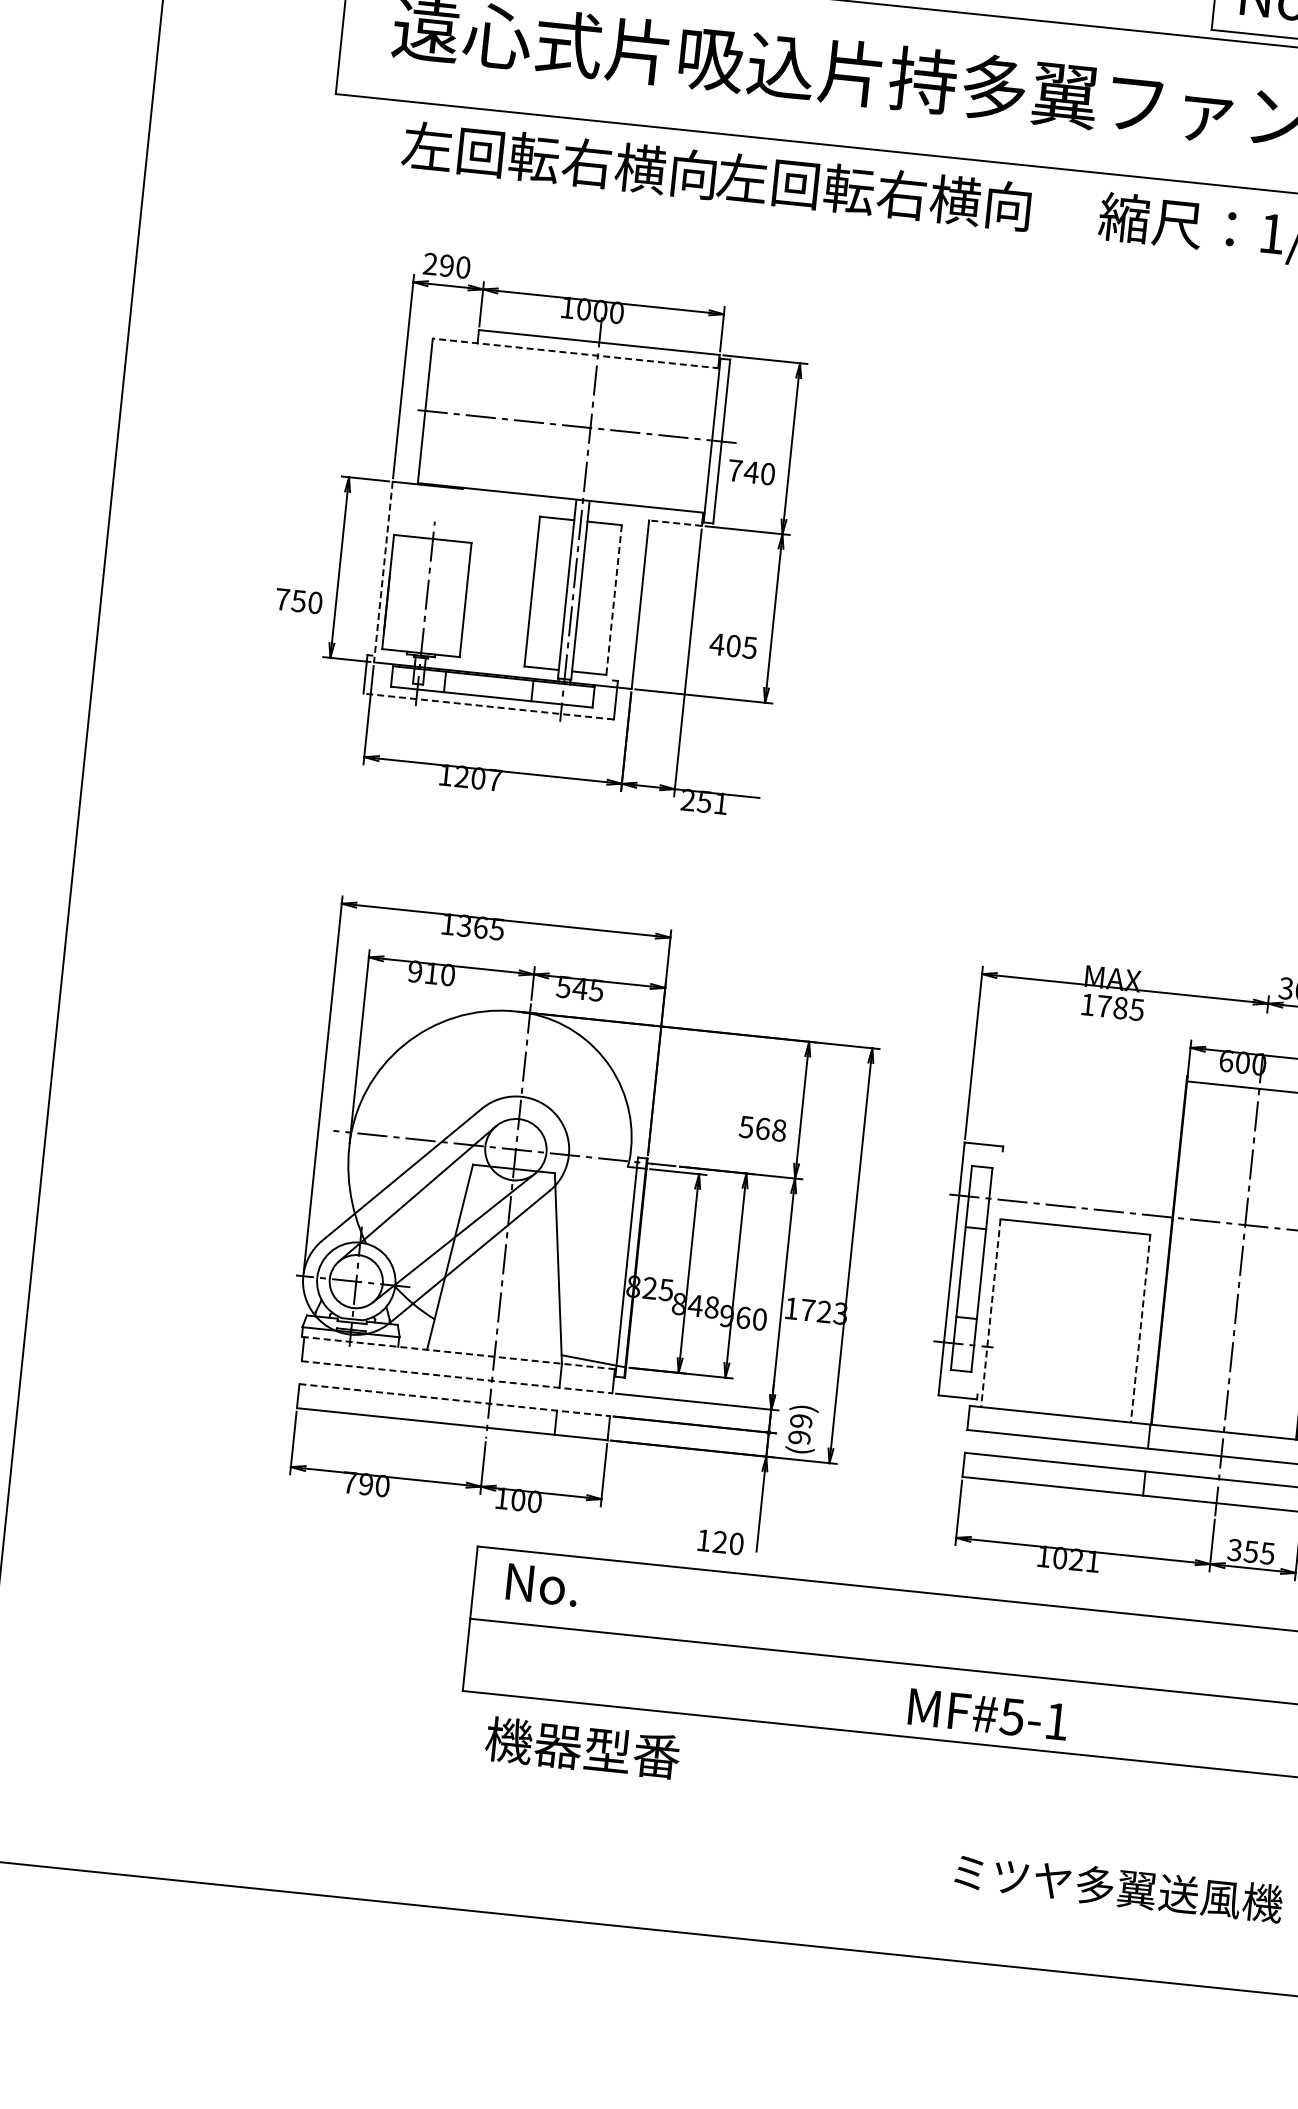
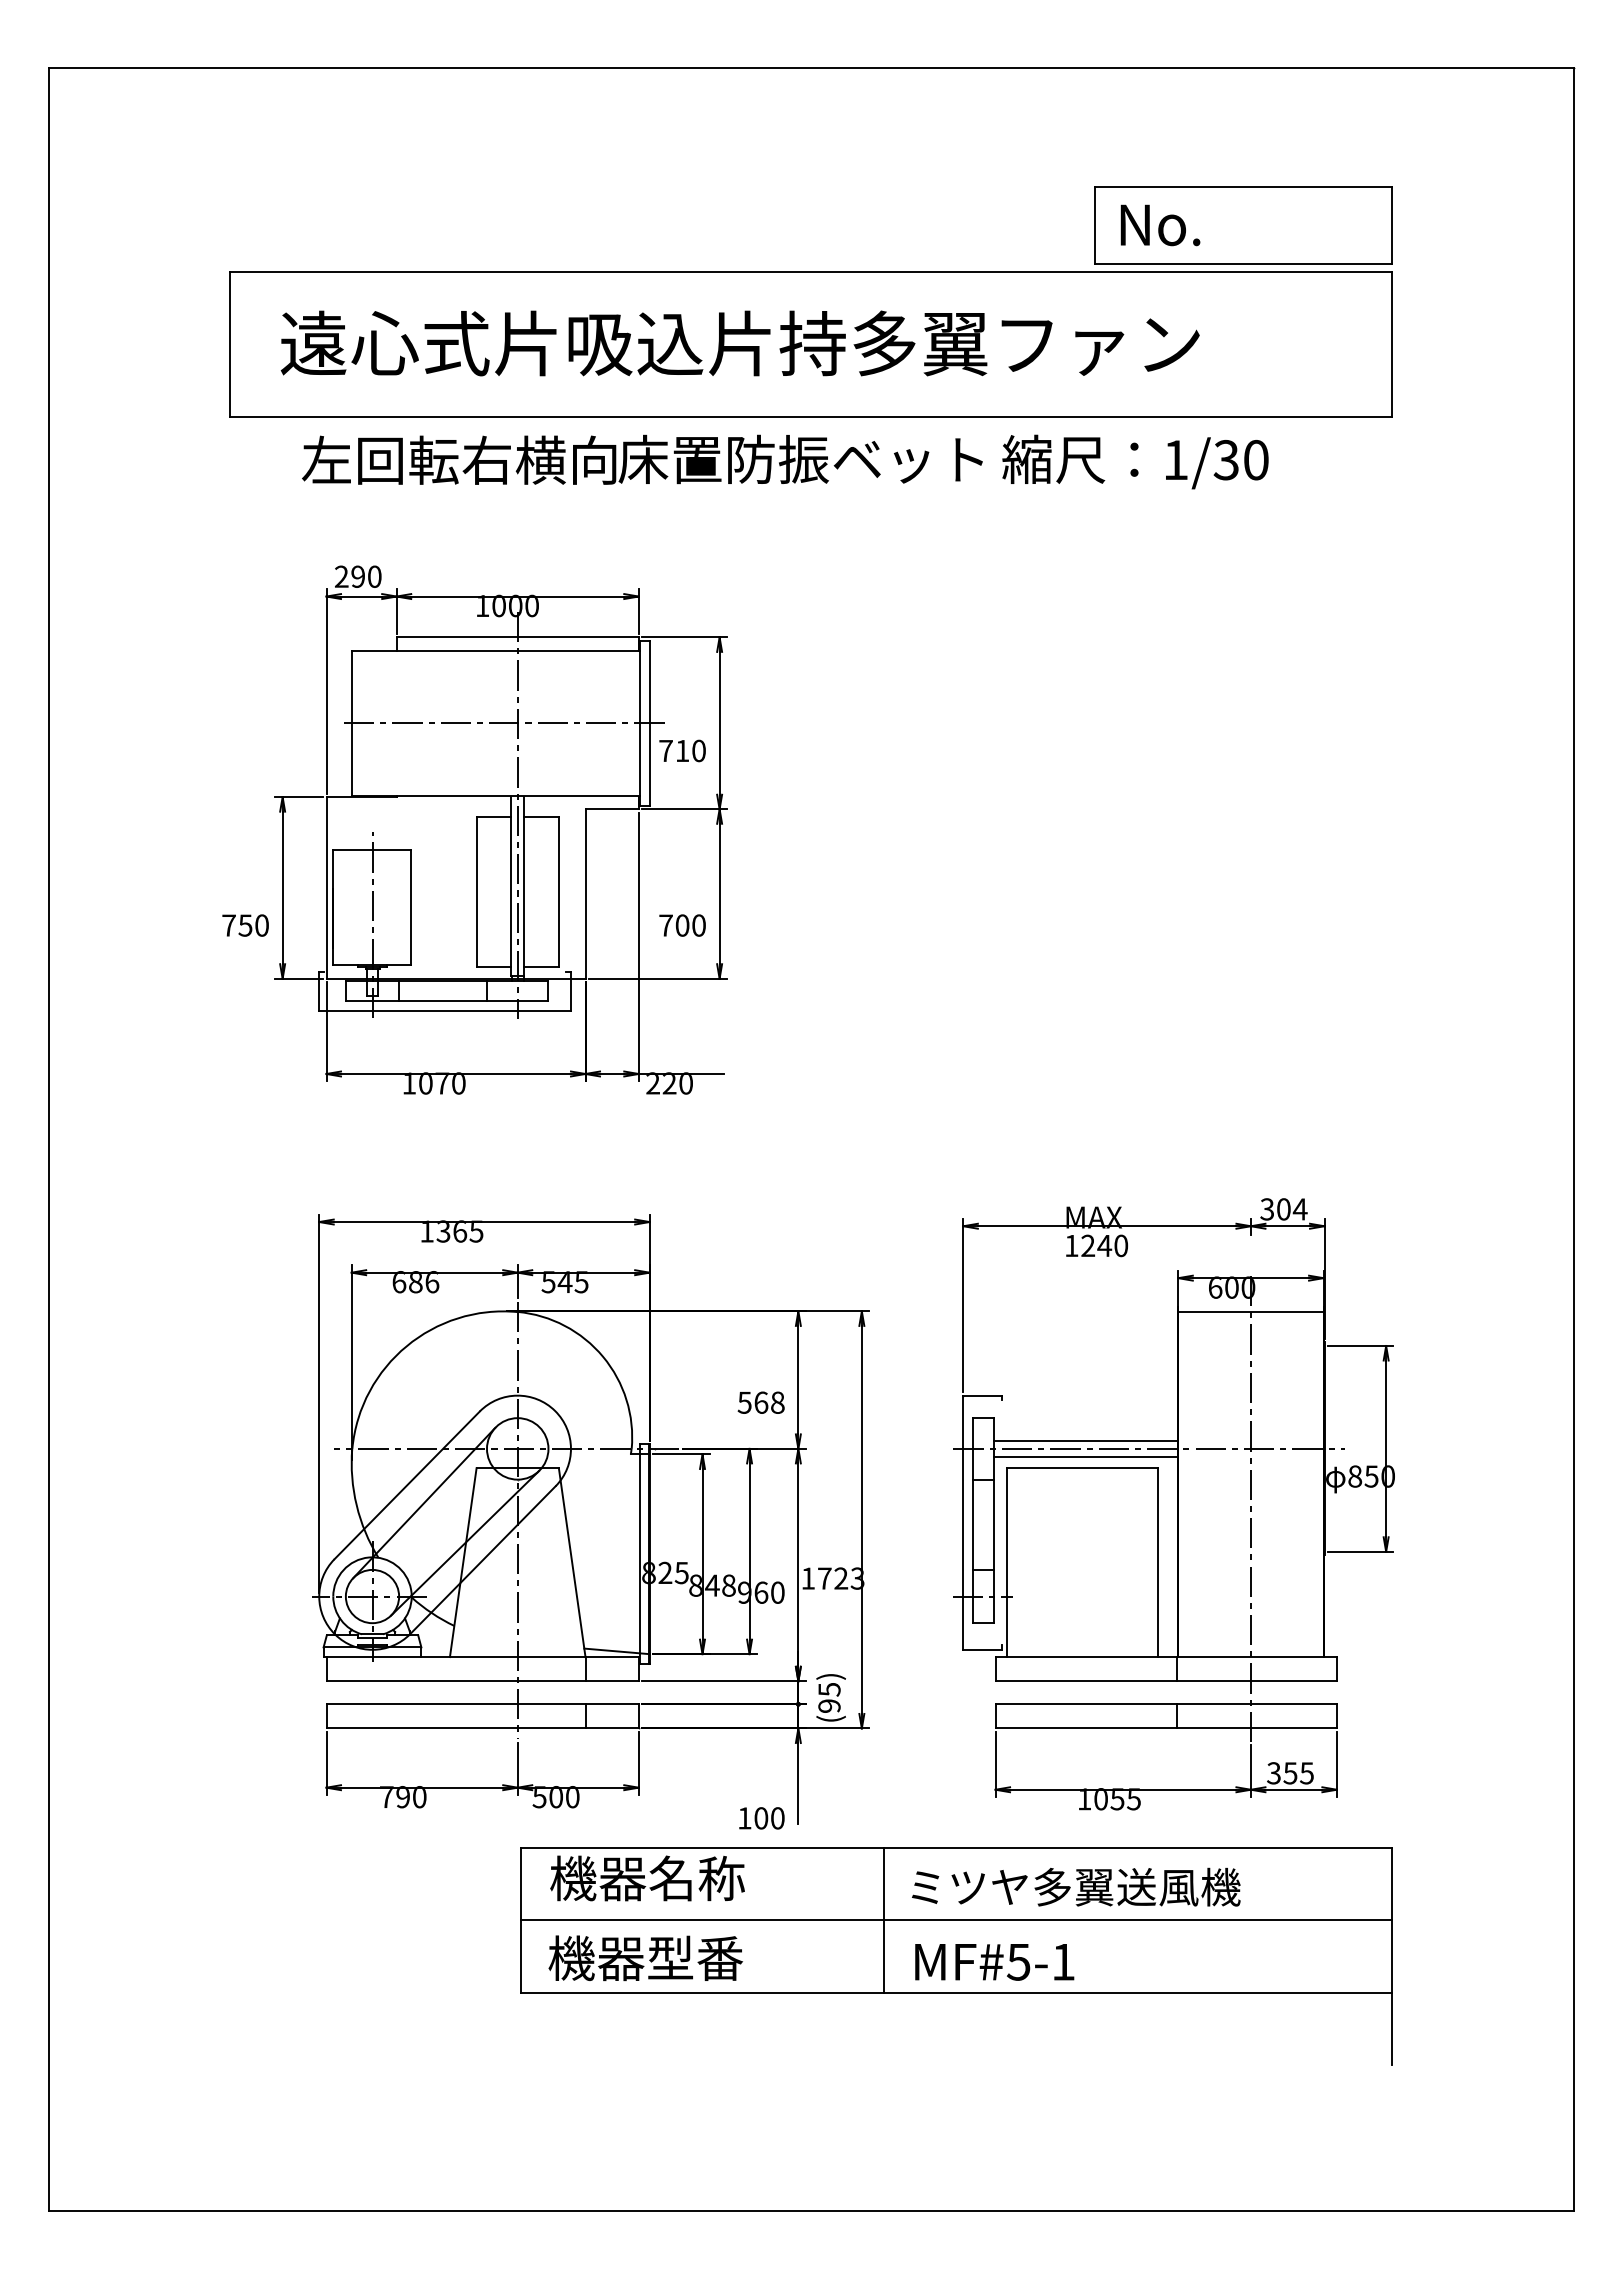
text: (898, 194) -> (800, 459), 左回転右横向 -> 床置防振ベット
line: (575, 353) -> (495, 650), dashed -> solid
text: (751, 471) -> (682, 750), 740 -> 710
line: (675, 523) -> (612, 809), dashed -> solid
line: (383, 571) -> (326, 887), dashed -> solid
line: (613, 600) -> (558, 892), dashed -> solid
text: (732, 645) -> (681, 925), 405 -> 700
line: (489, 706) -> (445, 1010), dashed -> solid
text: (478, 778) -> (442, 1083), 1207 -> 1070
text: (712, 802) -> (677, 1083), 251 -> 220
text: (431, 973) -> (415, 1282), 910 -> 686
text: (1120, 1007) -> (1104, 1245), 1785 -> 1240
line: (1081, 1200) -> (1085, 1441), added
line: (1079, 1215) -> (1085, 1456), added
line: (990, 1313) -> (1006, 1563), dashed -> solid
line: (1140, 1329) -> (1157, 1563), dashed -> solid
line: (458, 1353) -> (481, 1657), dashed -> solid
line: (457, 1377) -> (483, 1681), dashed -> solid
line: (455, 1400) -> (483, 1704), dashed -> solid
text: (801, 1421) -> (829, 1689), (99) -> (95)
text: (501, 1498) -> (539, 1797), 100 -> 500
text: (720, 1542) -> (761, 1818), 120 -> 100
text: (1084, 1560) -> (1125, 1799), 1021 -> 1055
text: (600, 1590) -> (647, 1878), No. -> 機器名称
line: (831, 1655) -> (883, 1919), added
text: (988, 1714) -> (994, 1962), moved
text: (582, 1748) -> (645, 1958), moved
text: (1119, 1887) -> (1076, 1886), moved

